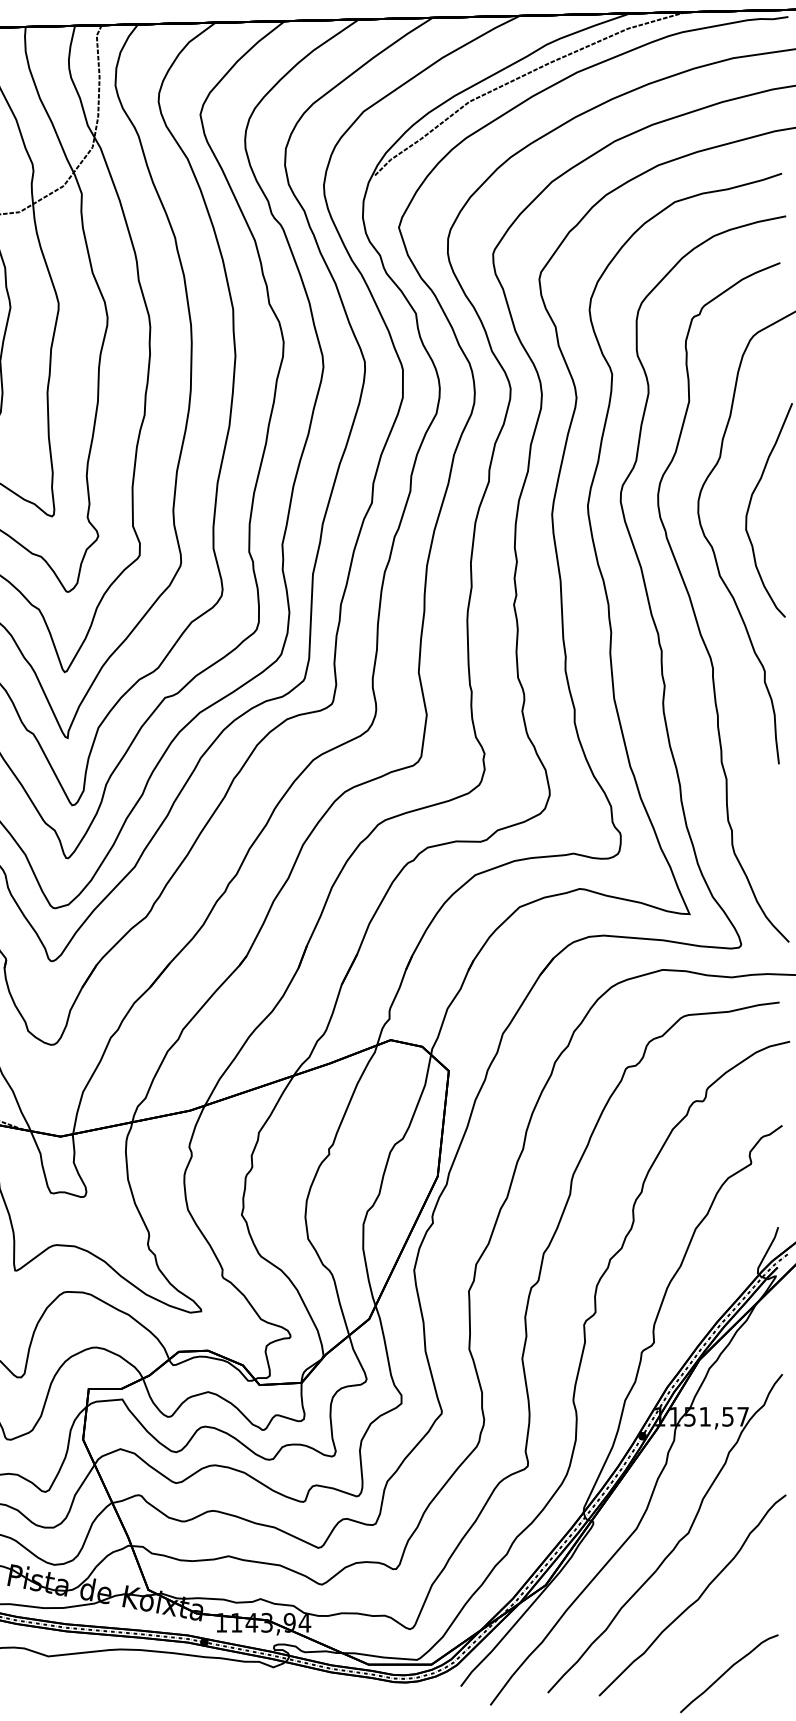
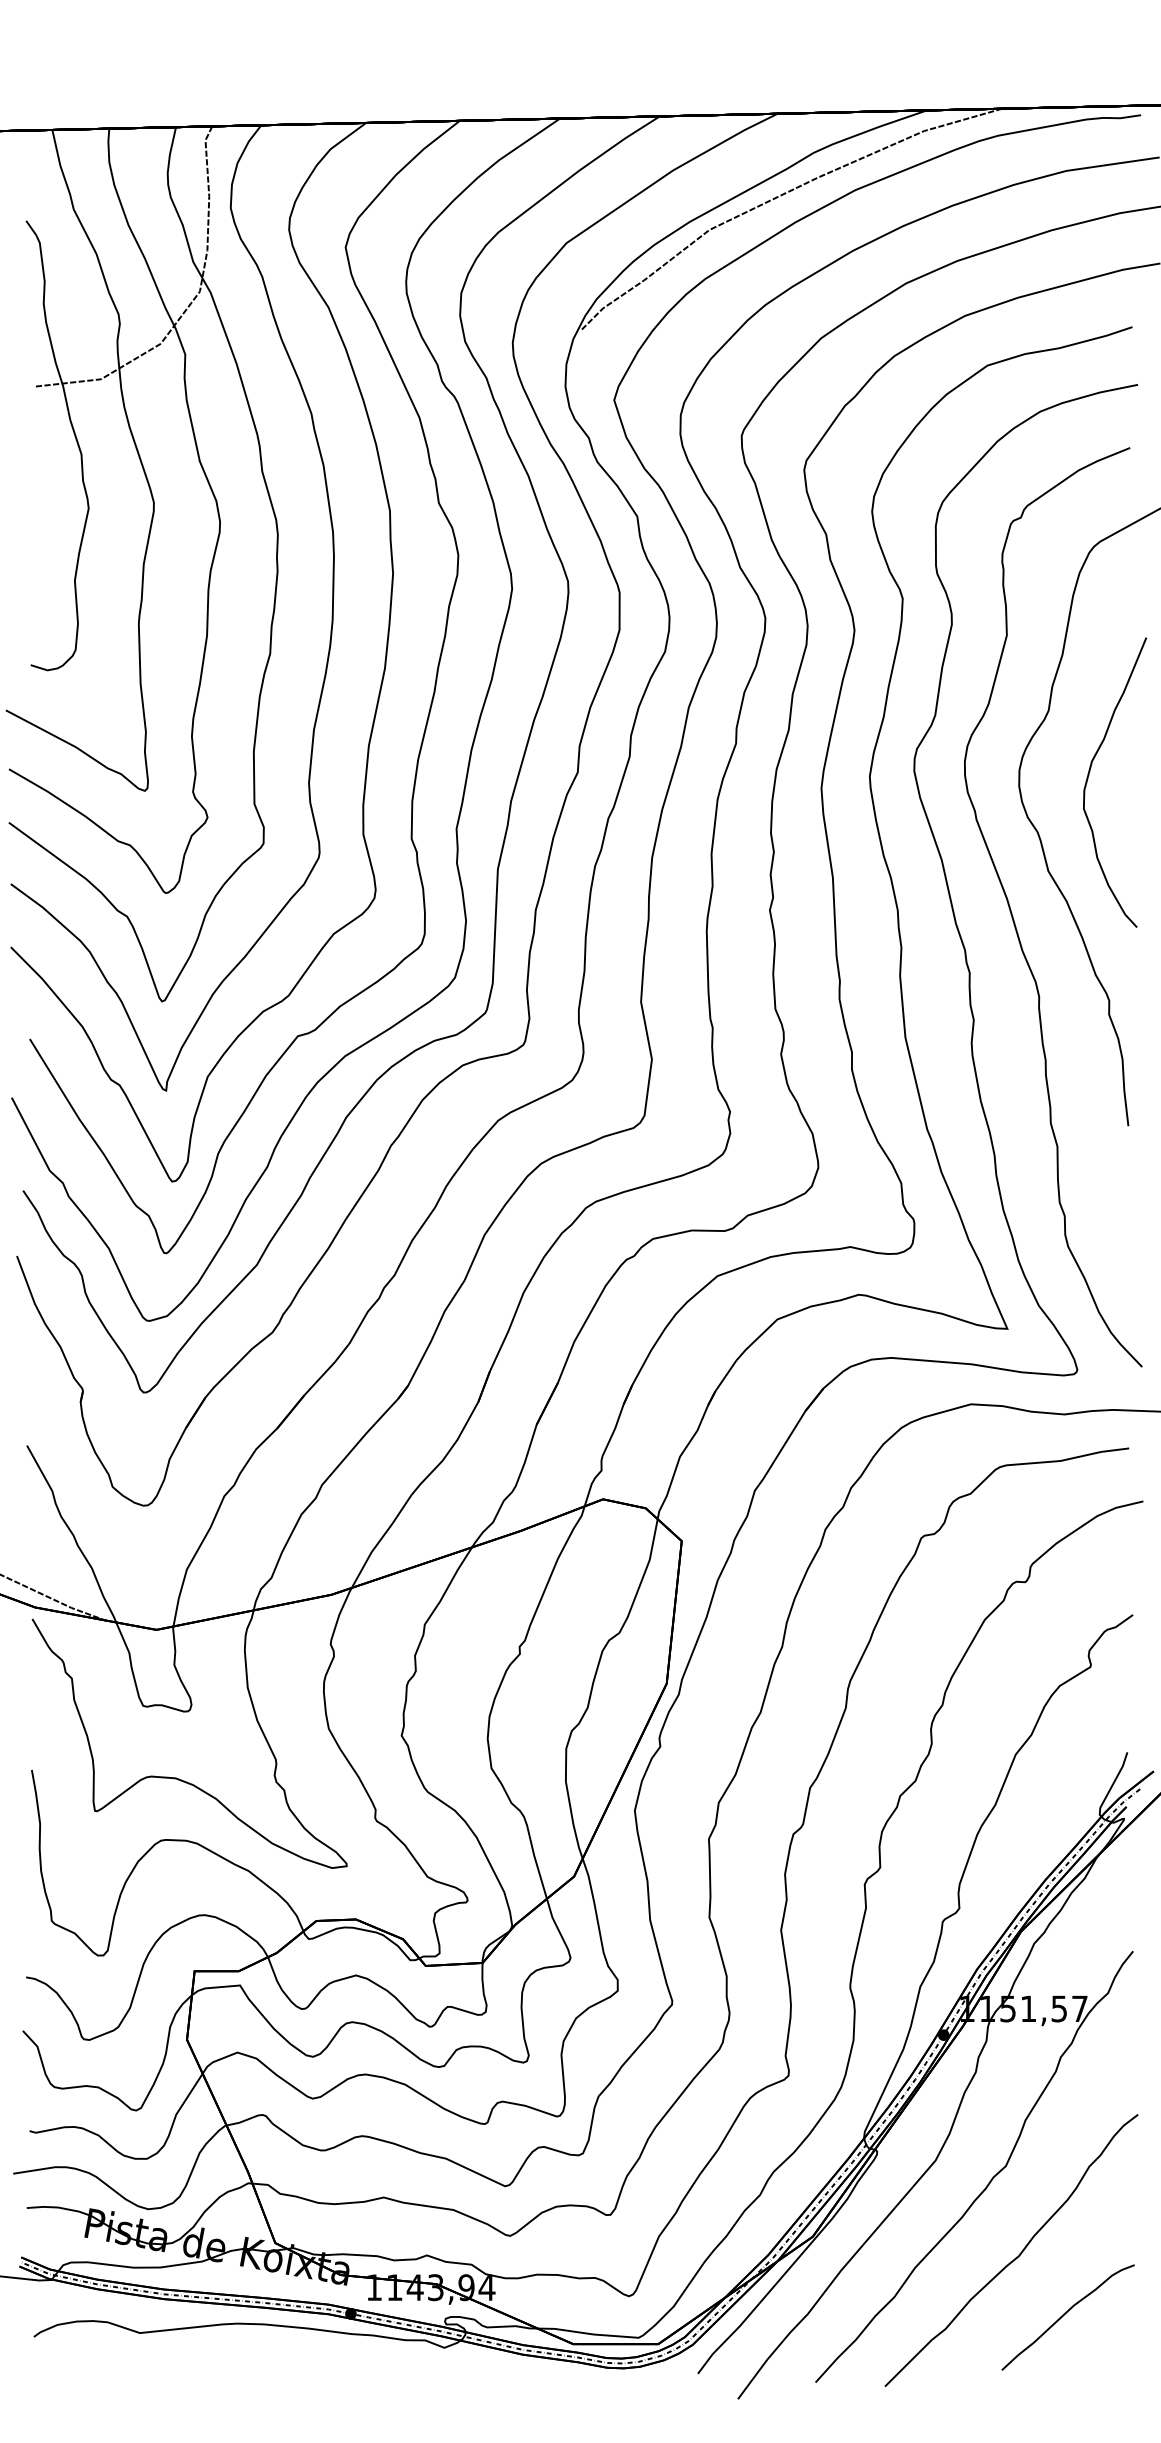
curve: (727, 1671) -> (1065, 2314), moved

